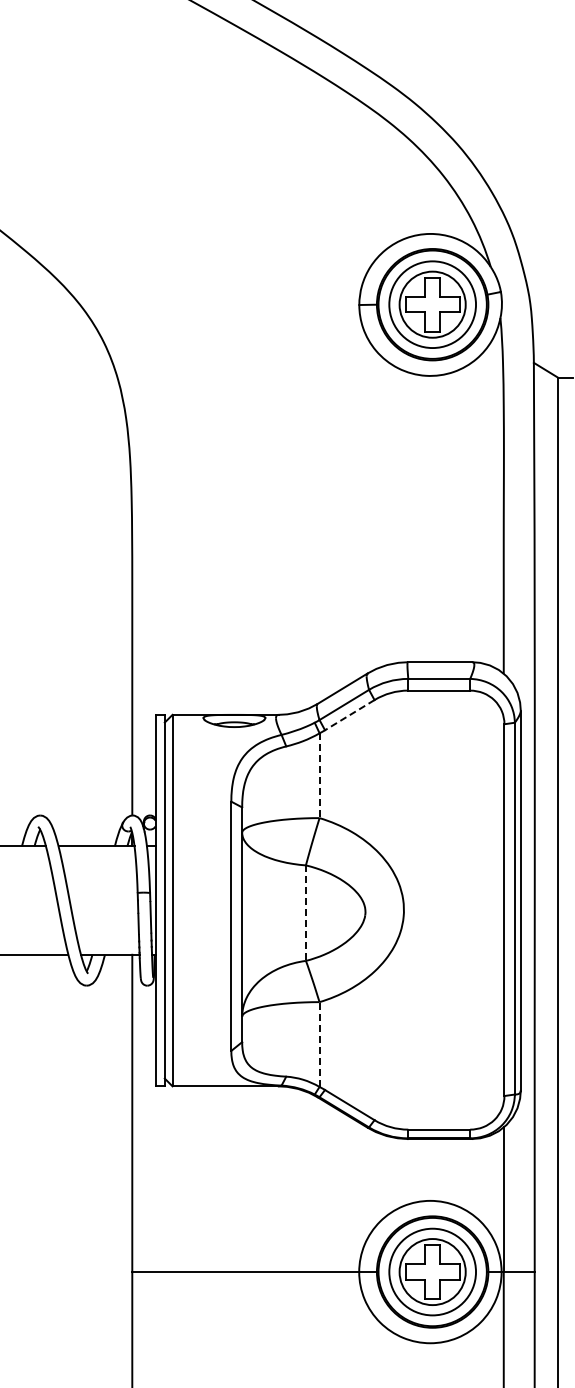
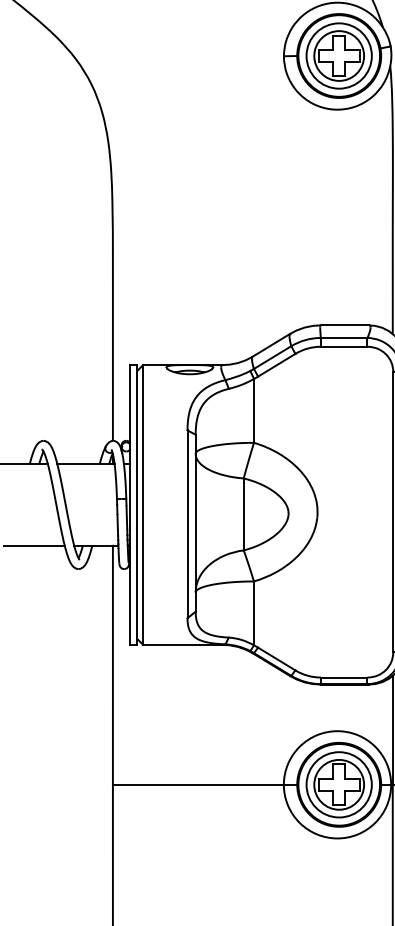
line: (349, 715) -> (276, 365), dashed -> solid
line: (319, 776) -> (253, 411), dashed -> solid
line: (305, 913) -> (243, 514), dashed -> solid
line: (319, 1044) -> (253, 613), dashed -> solid

